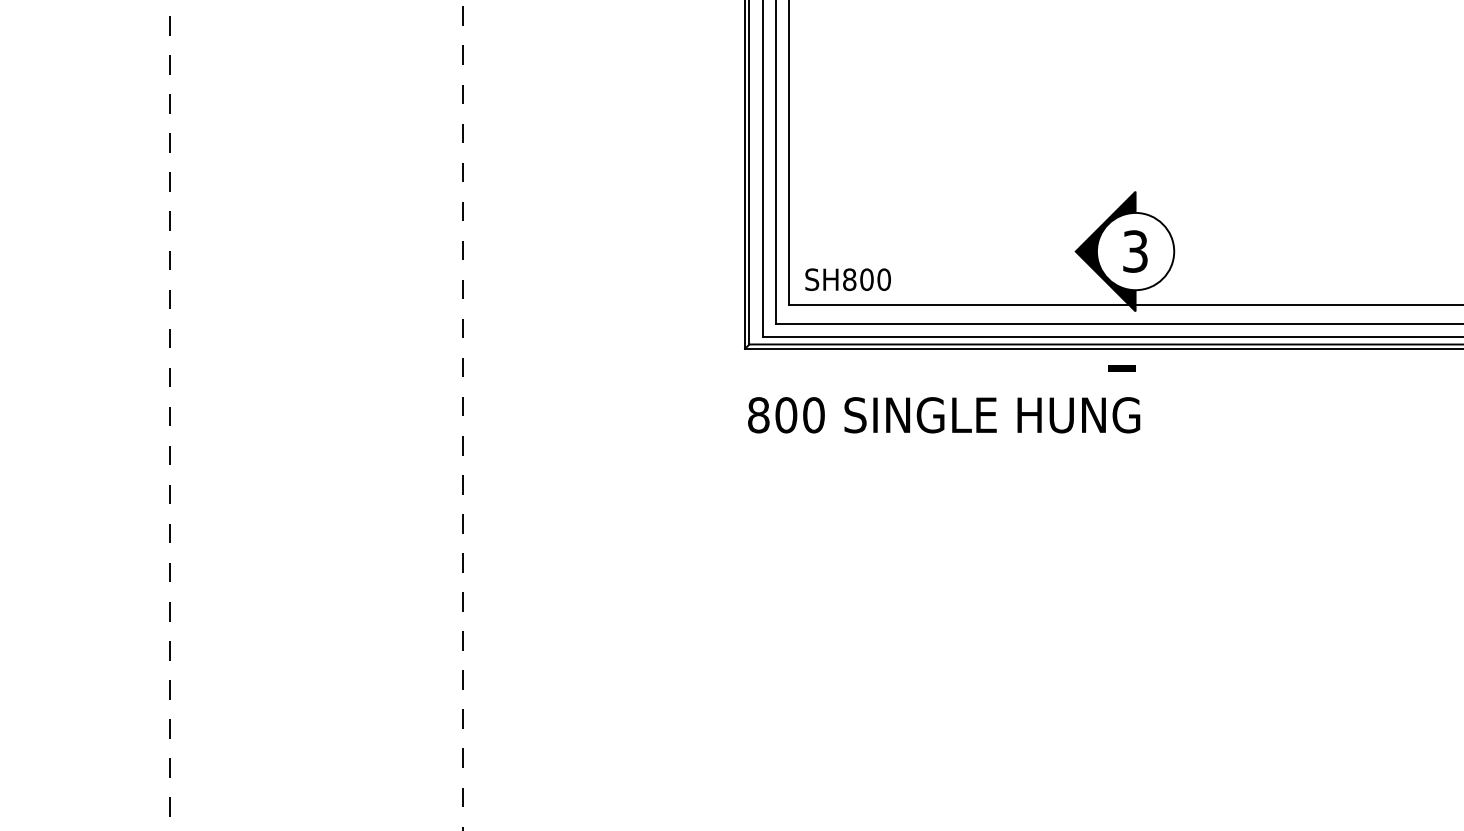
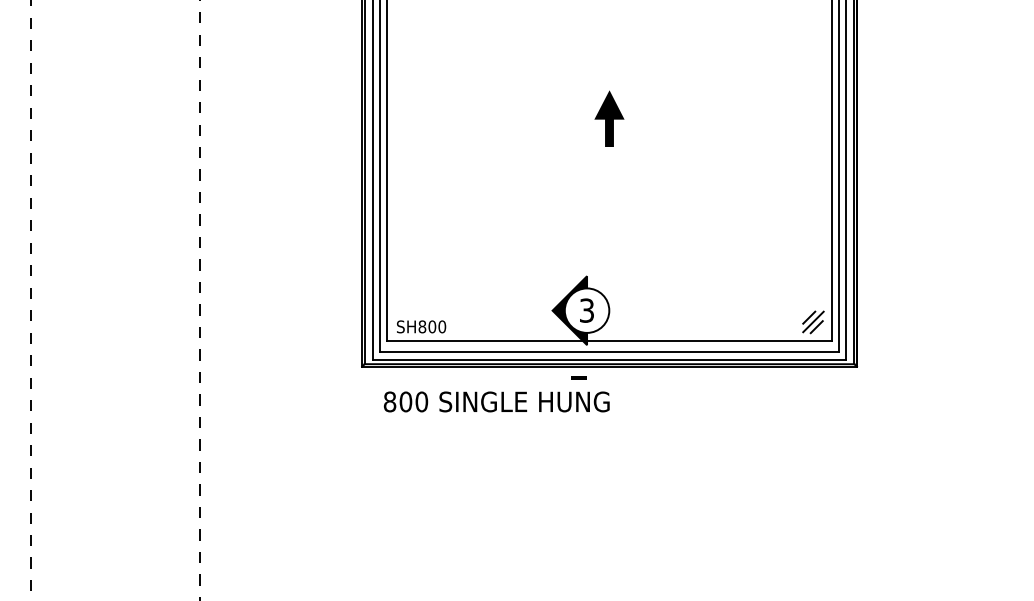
text: (943, 414) -> (496, 401), moved

